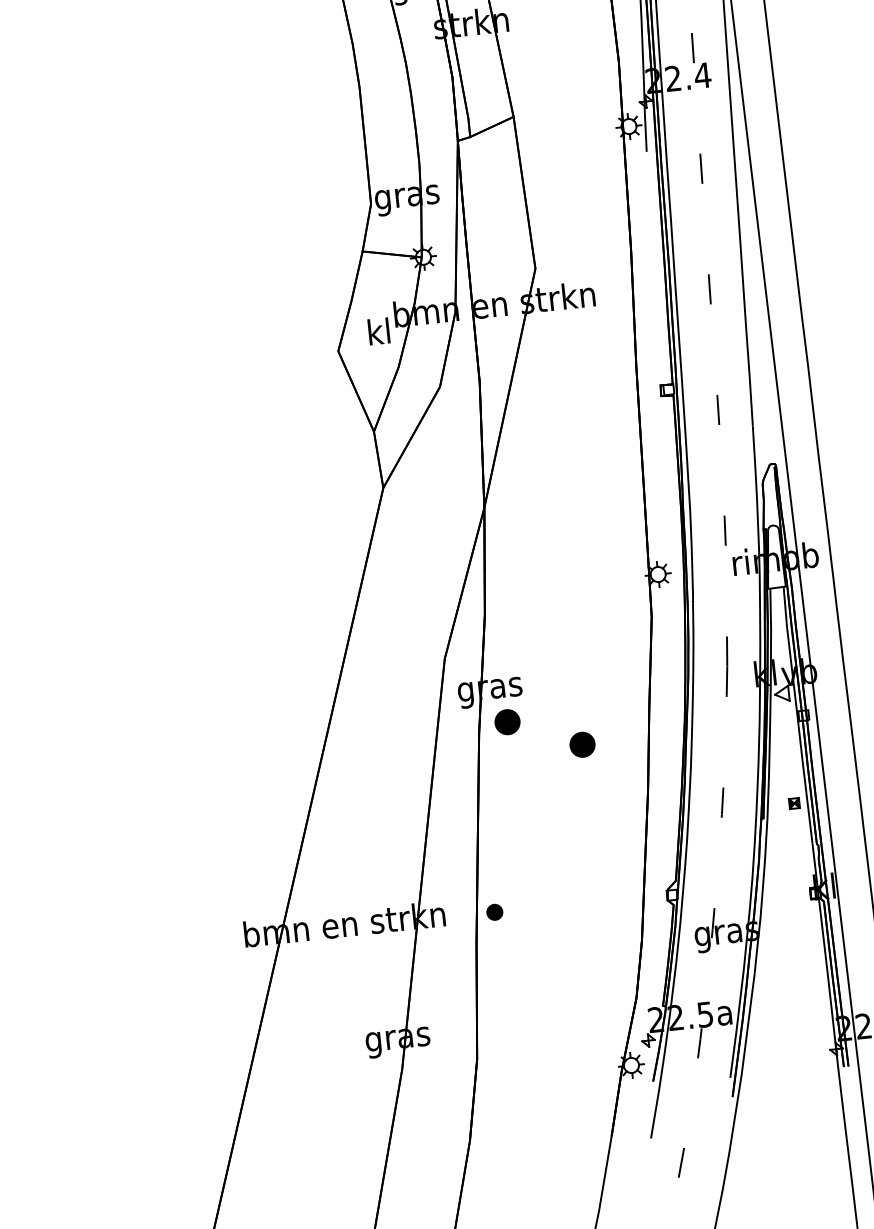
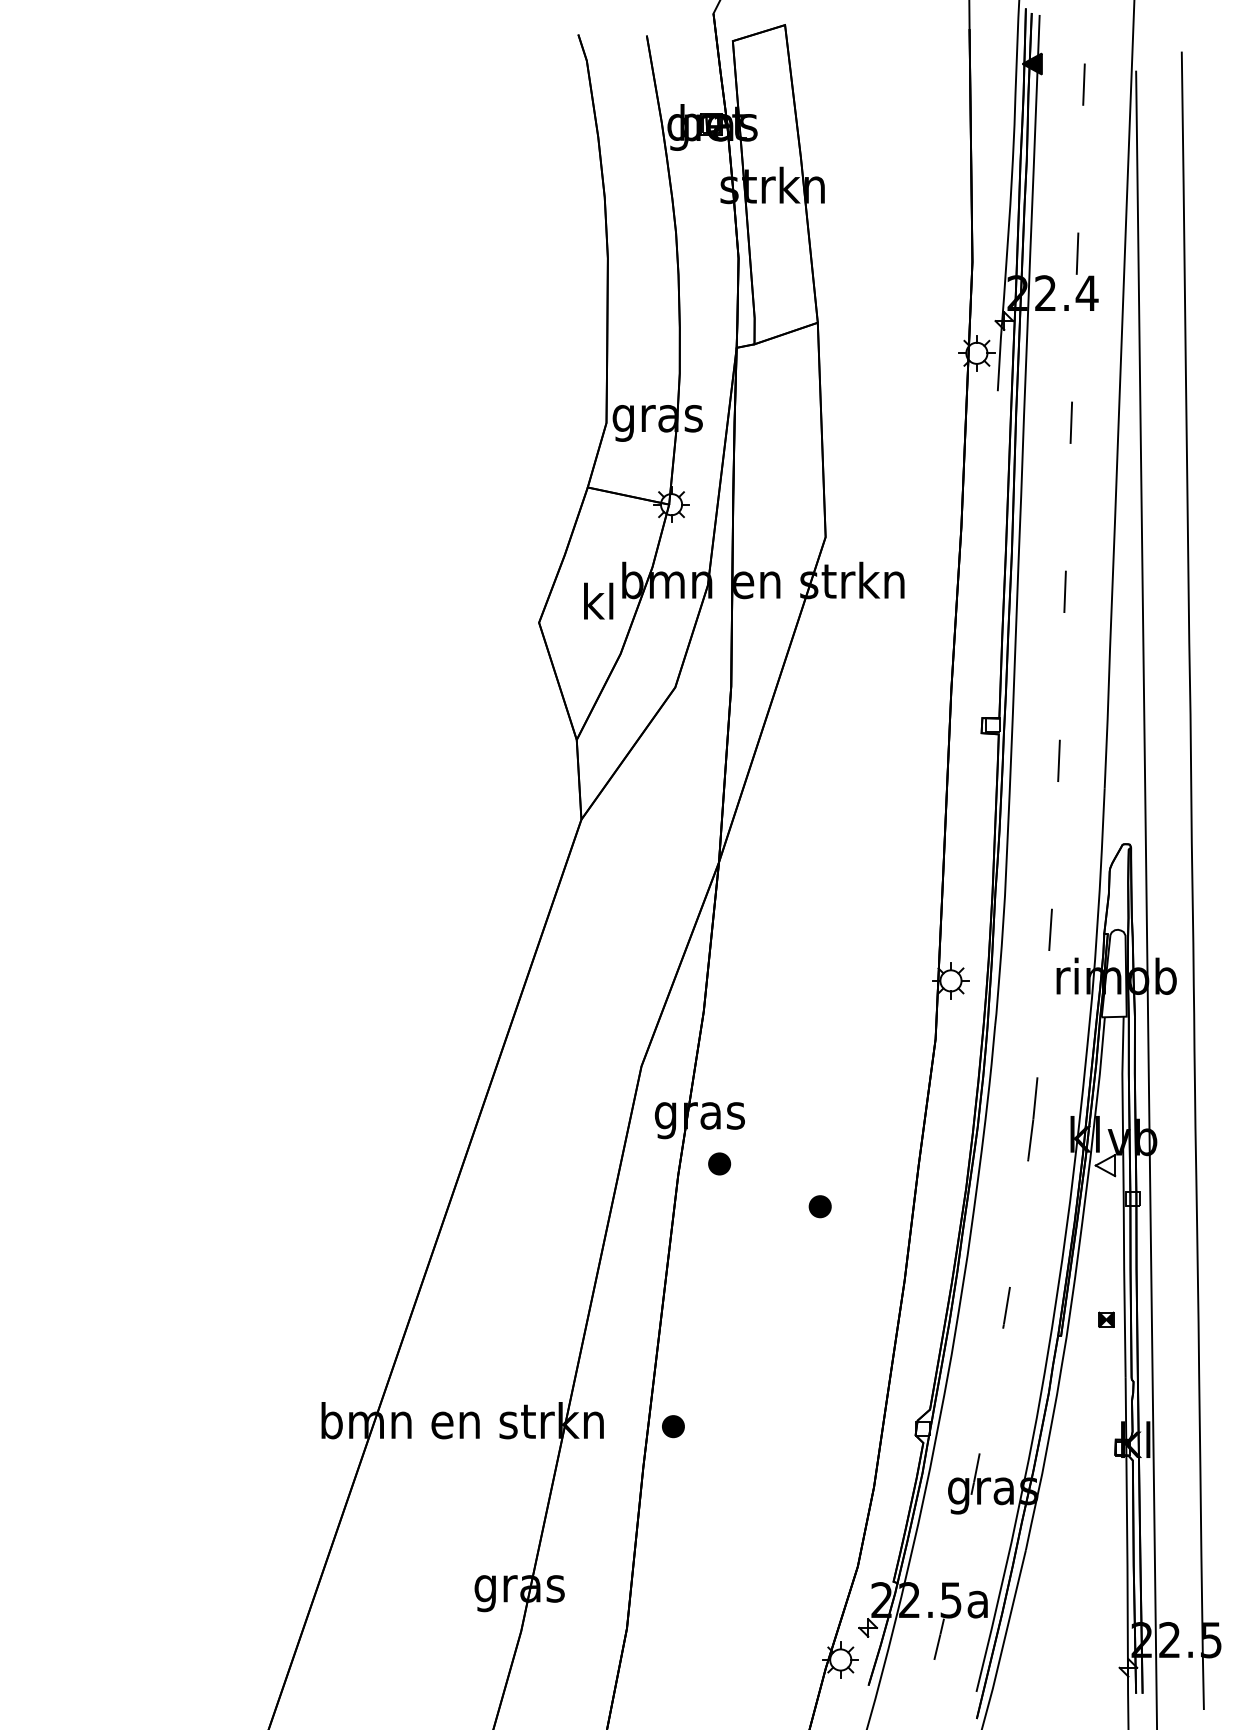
part: (507, 721) -> (719, 1163), size x0.62
part: (581, 744) -> (819, 1206), size x0.62

